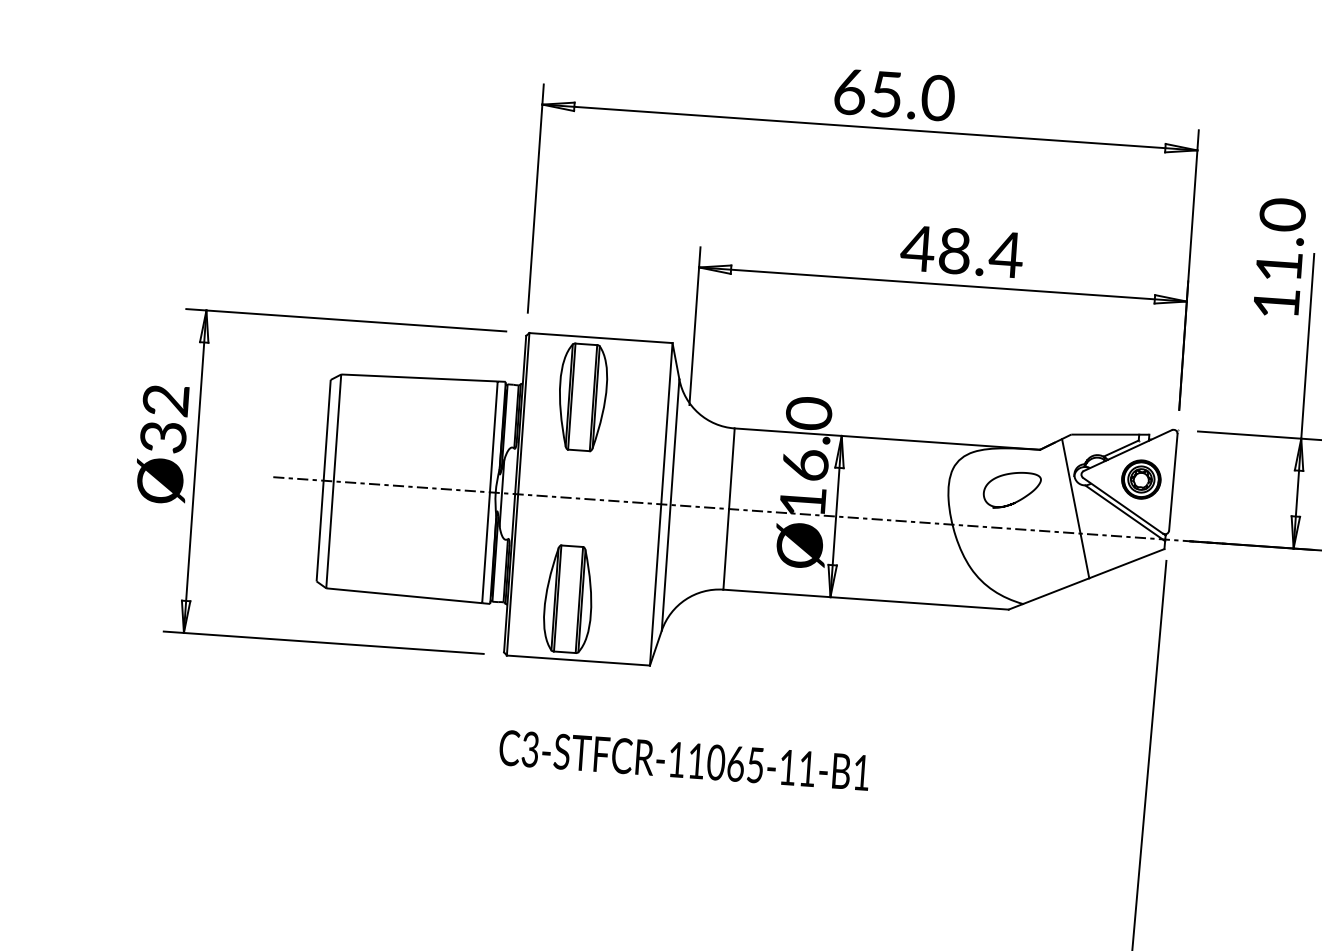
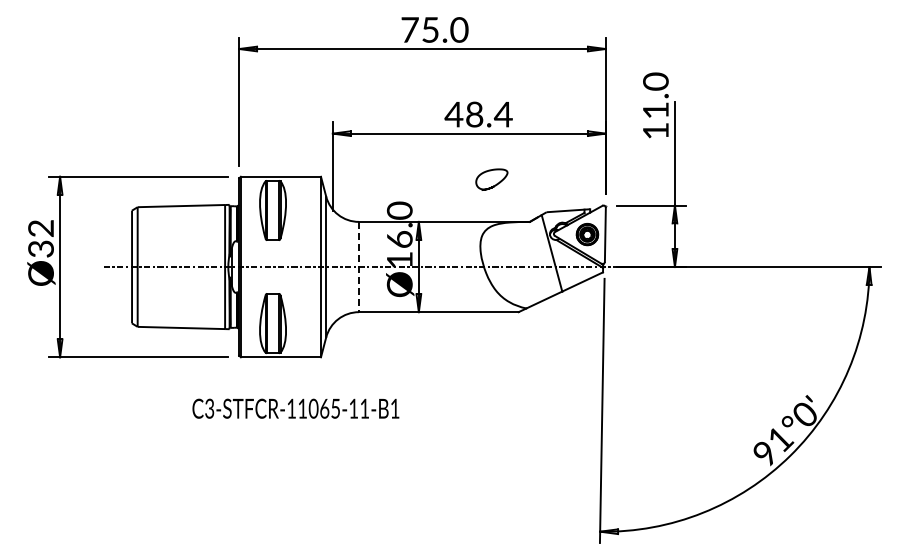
text: (849, 90) -> (409, 29), 65.0 -> 75.0
curve: (1014, 501) -> (493, 185), moved
line: (728, 509) -> (358, 267), solid -> dashed
text: (683, 759) -> (295, 408), moved

